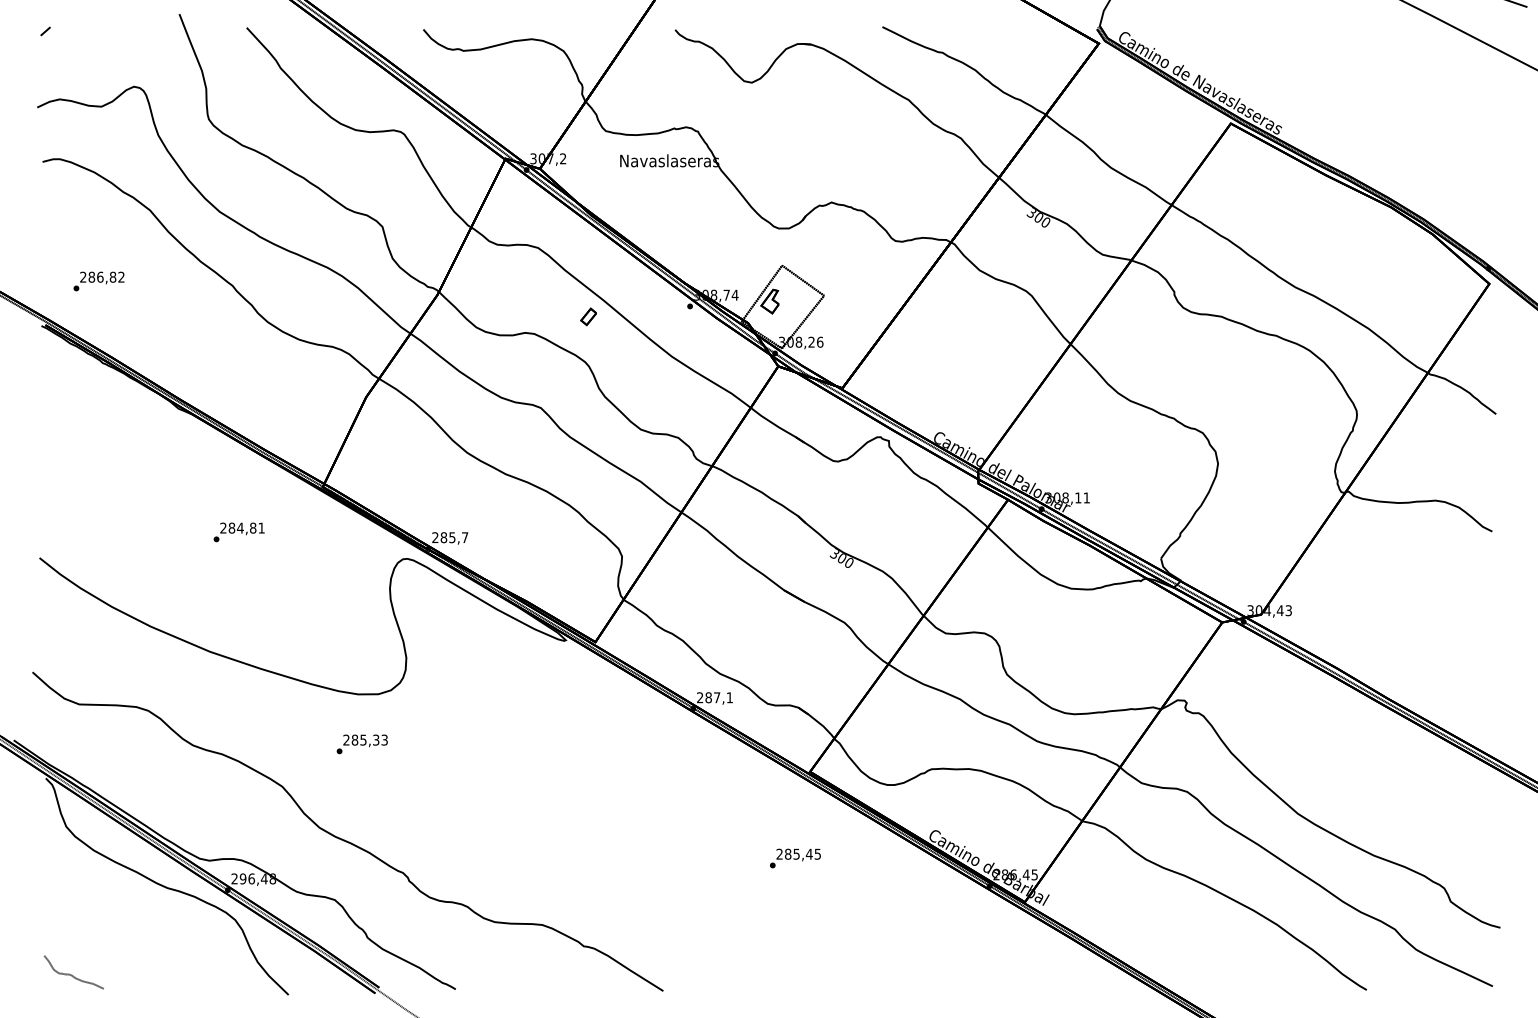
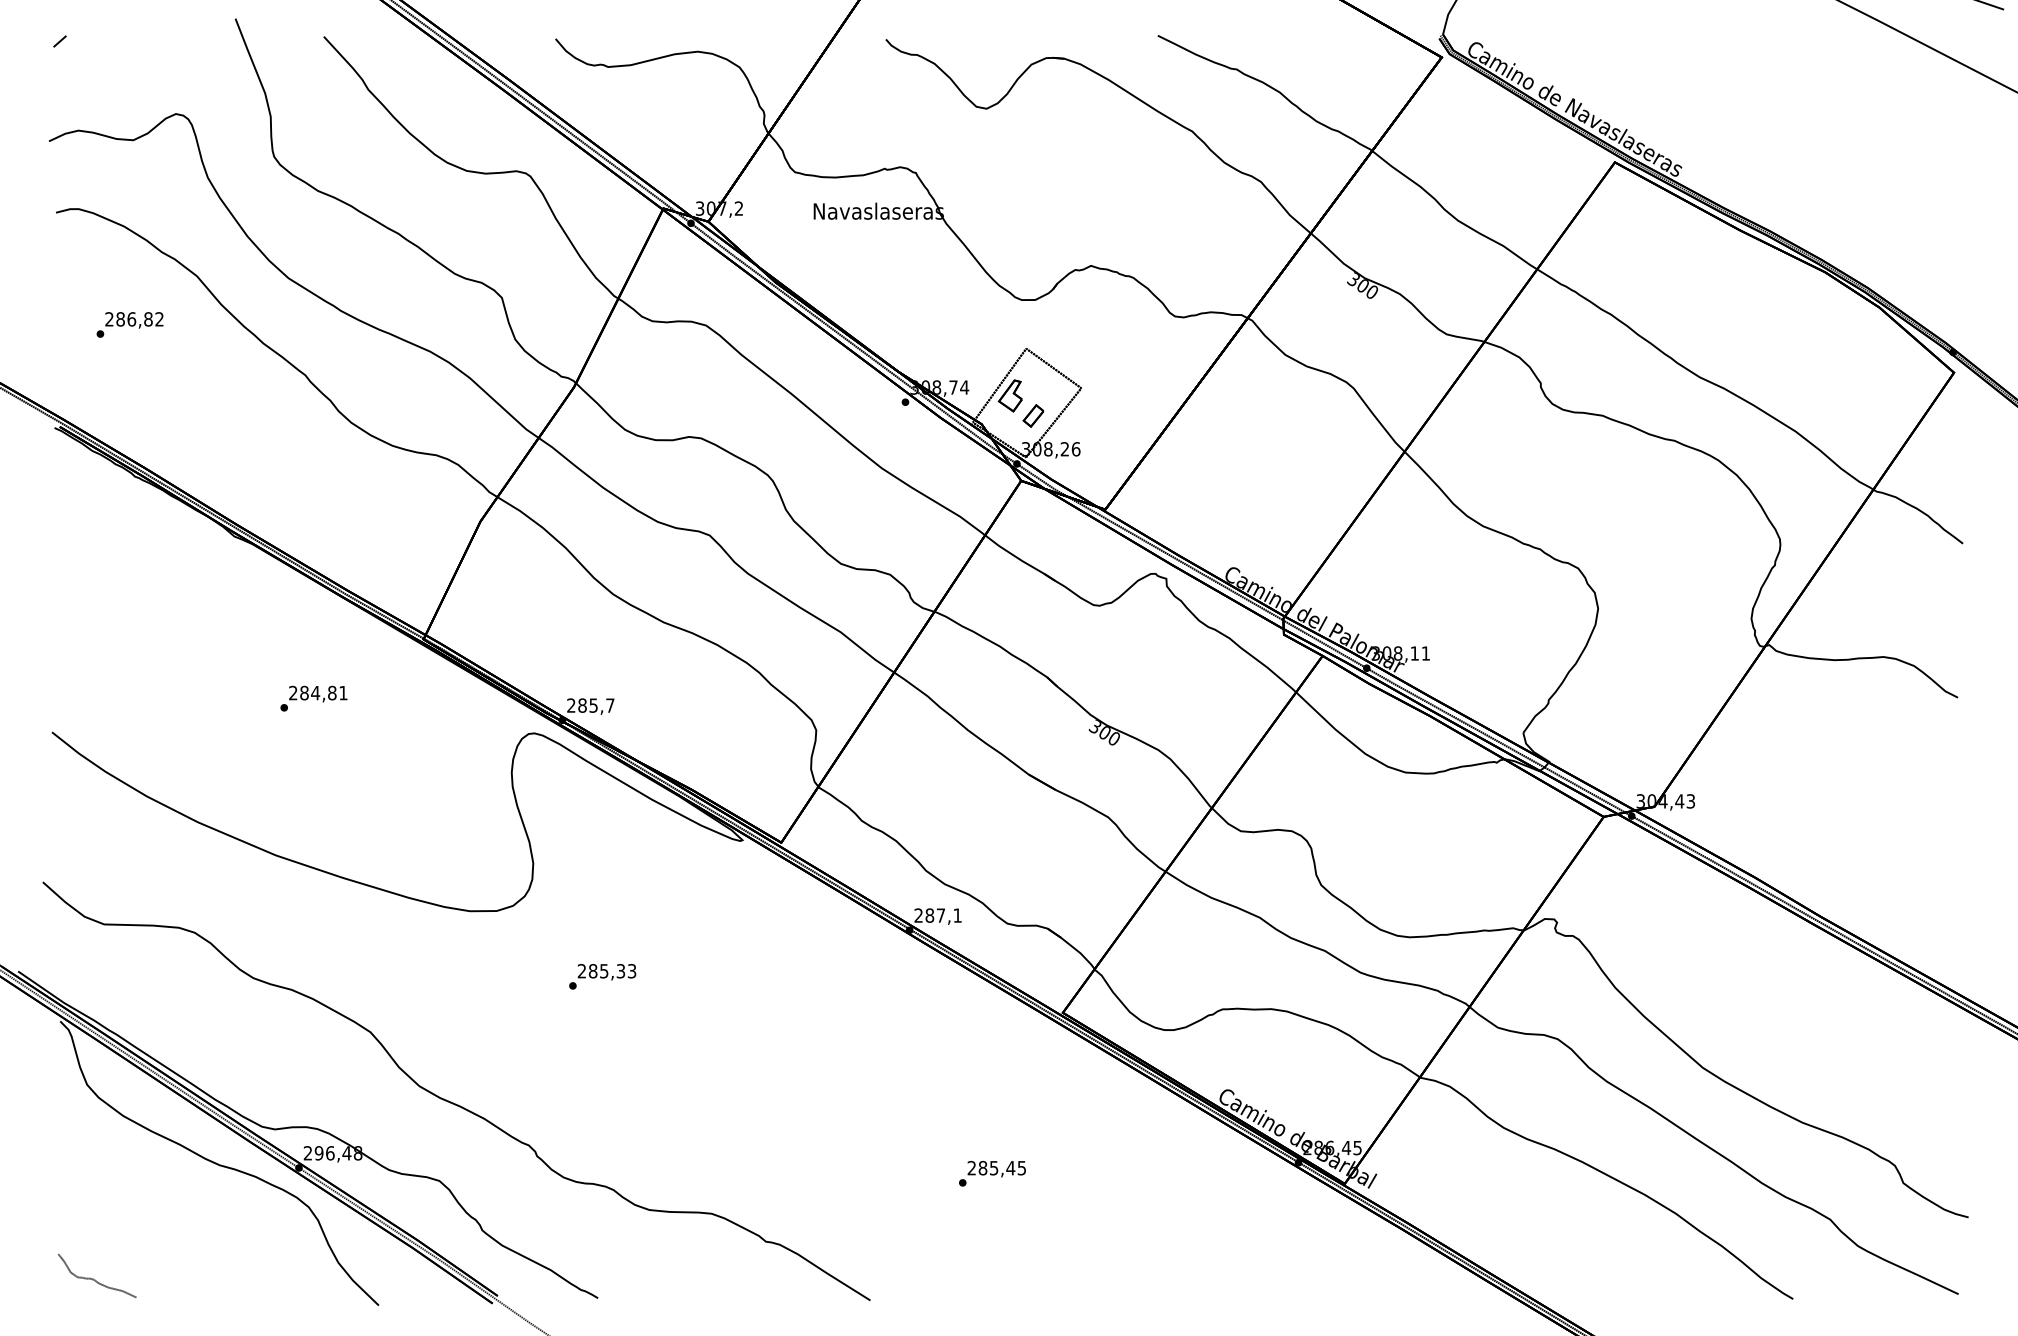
text: (98, 281) -> (129, 324), moved
part: (588, 316) -> (1033, 415), moved
text: (361, 744) -> (601, 976), moved
text: (795, 858) -> (992, 1173), moved

